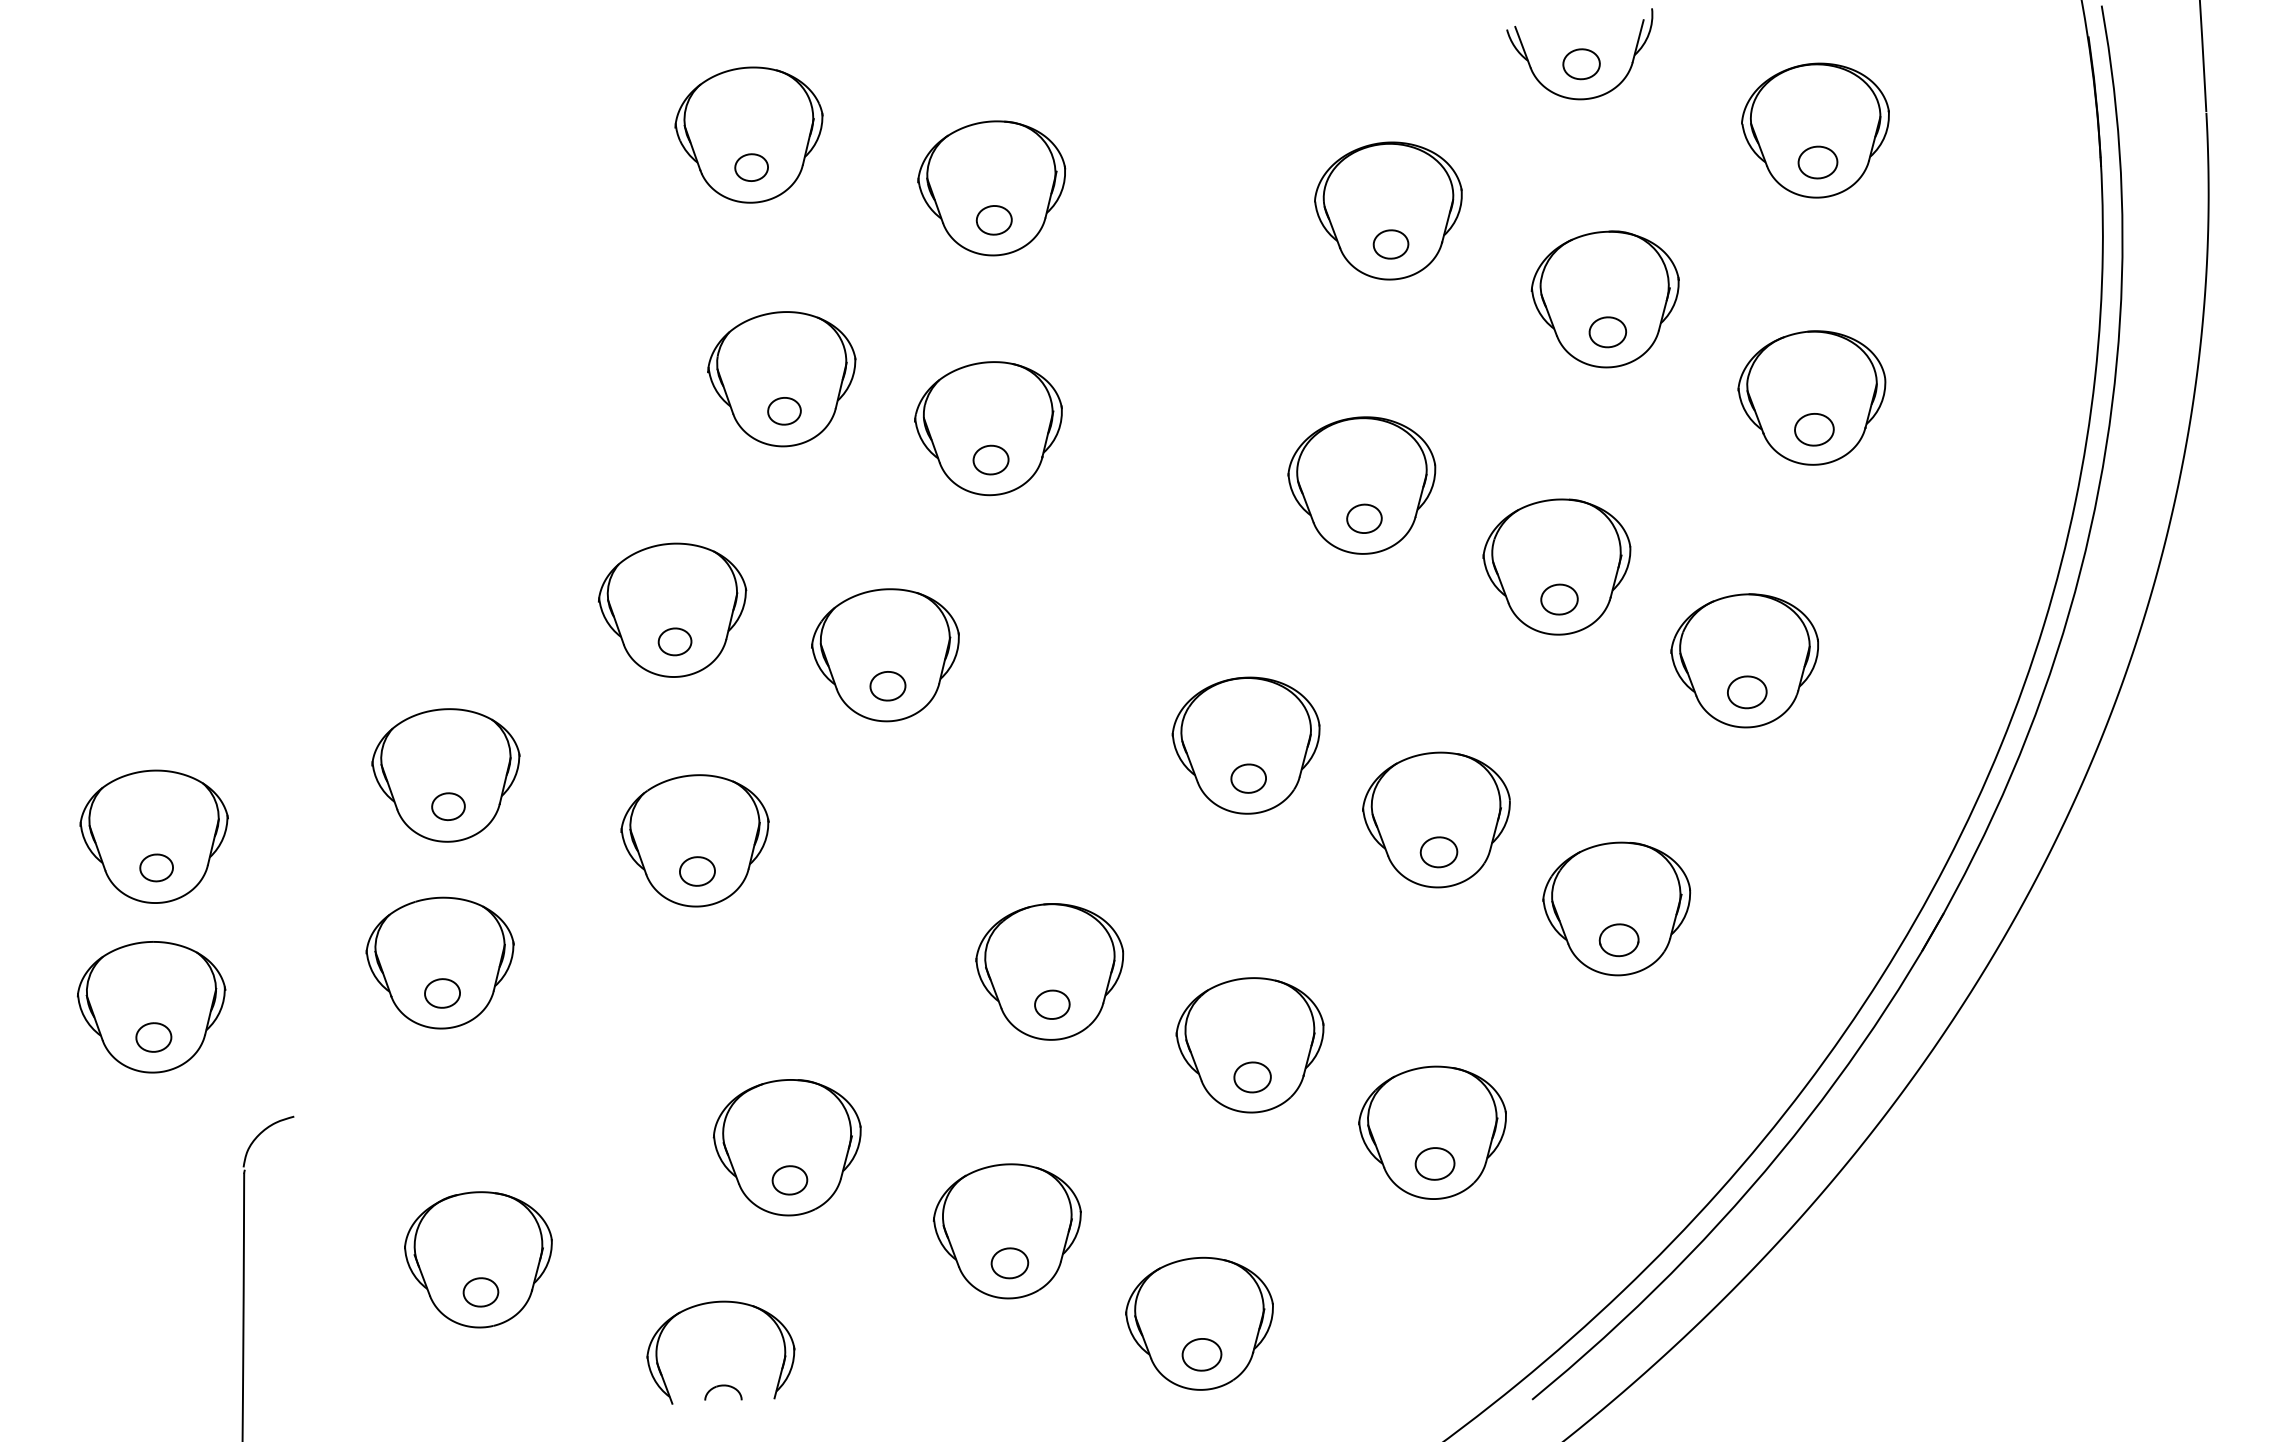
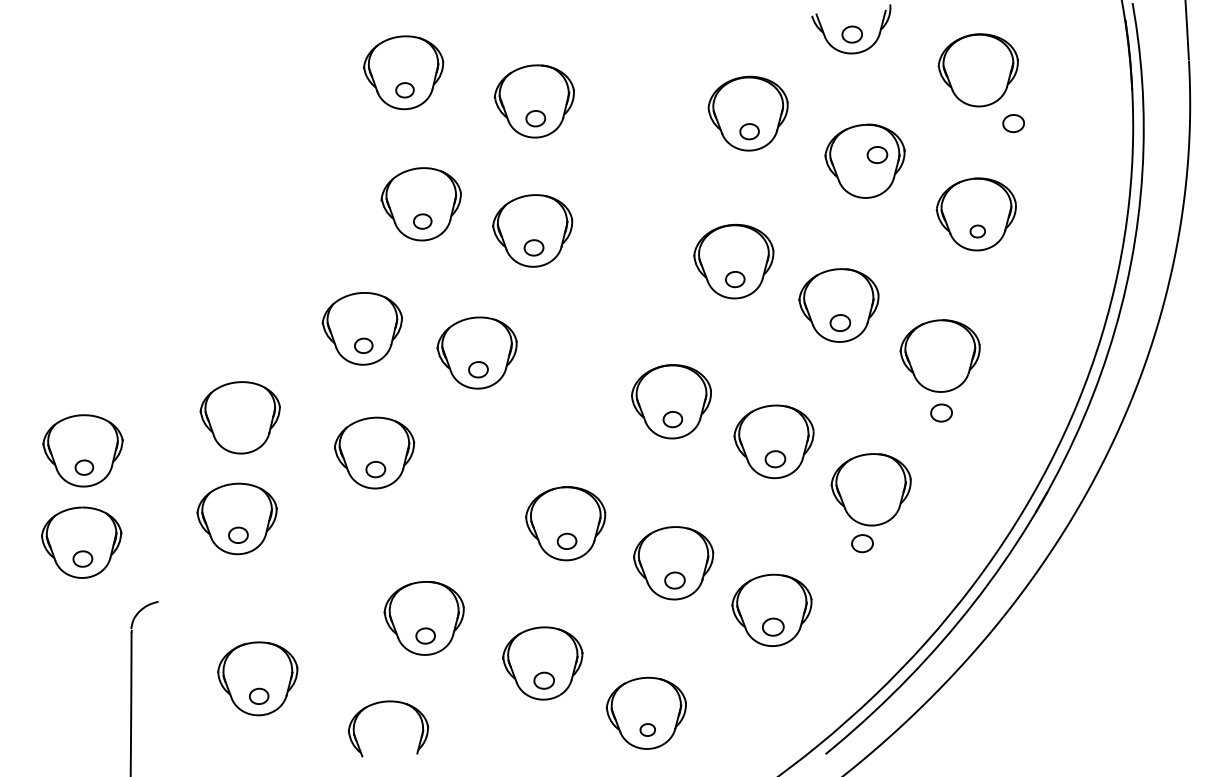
part: (1817, 162) -> (1013, 123), moved
part: (1607, 331) -> (877, 154), moved
part: (1813, 429) -> (977, 231), size x0.7
part: (1747, 691) -> (941, 412), moved
part: (448, 806) -> (241, 434), removed
part: (1619, 939) -> (862, 543), moved
part: (1201, 1353) -> (647, 729), size x0.7
part: (722, 1390) -> (389, 749), removed

